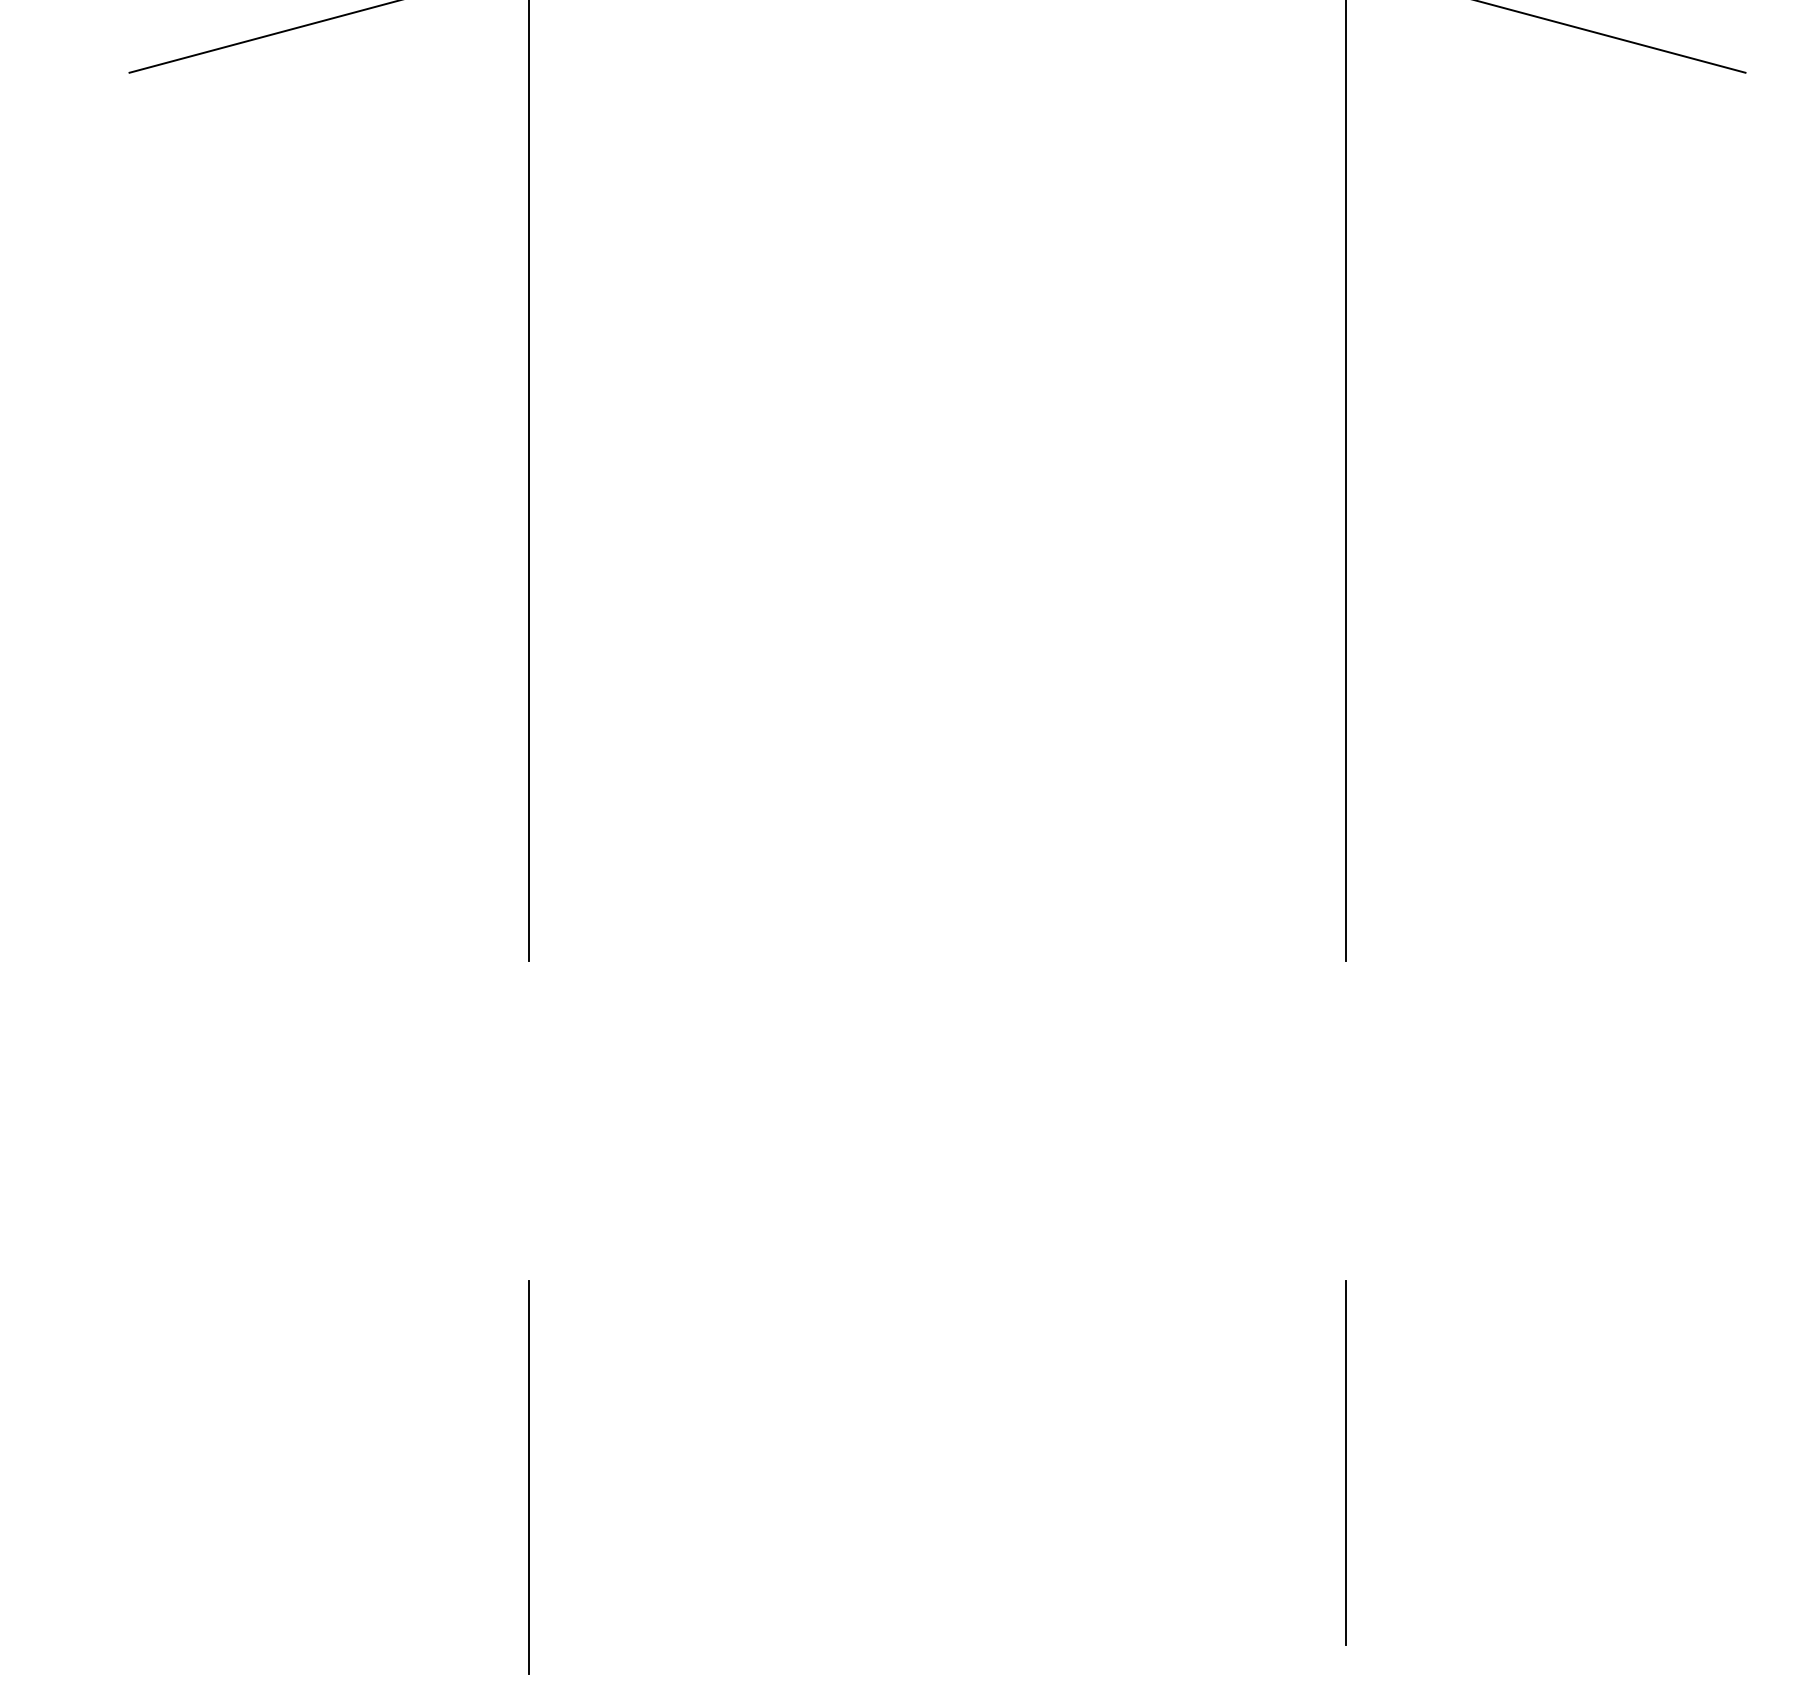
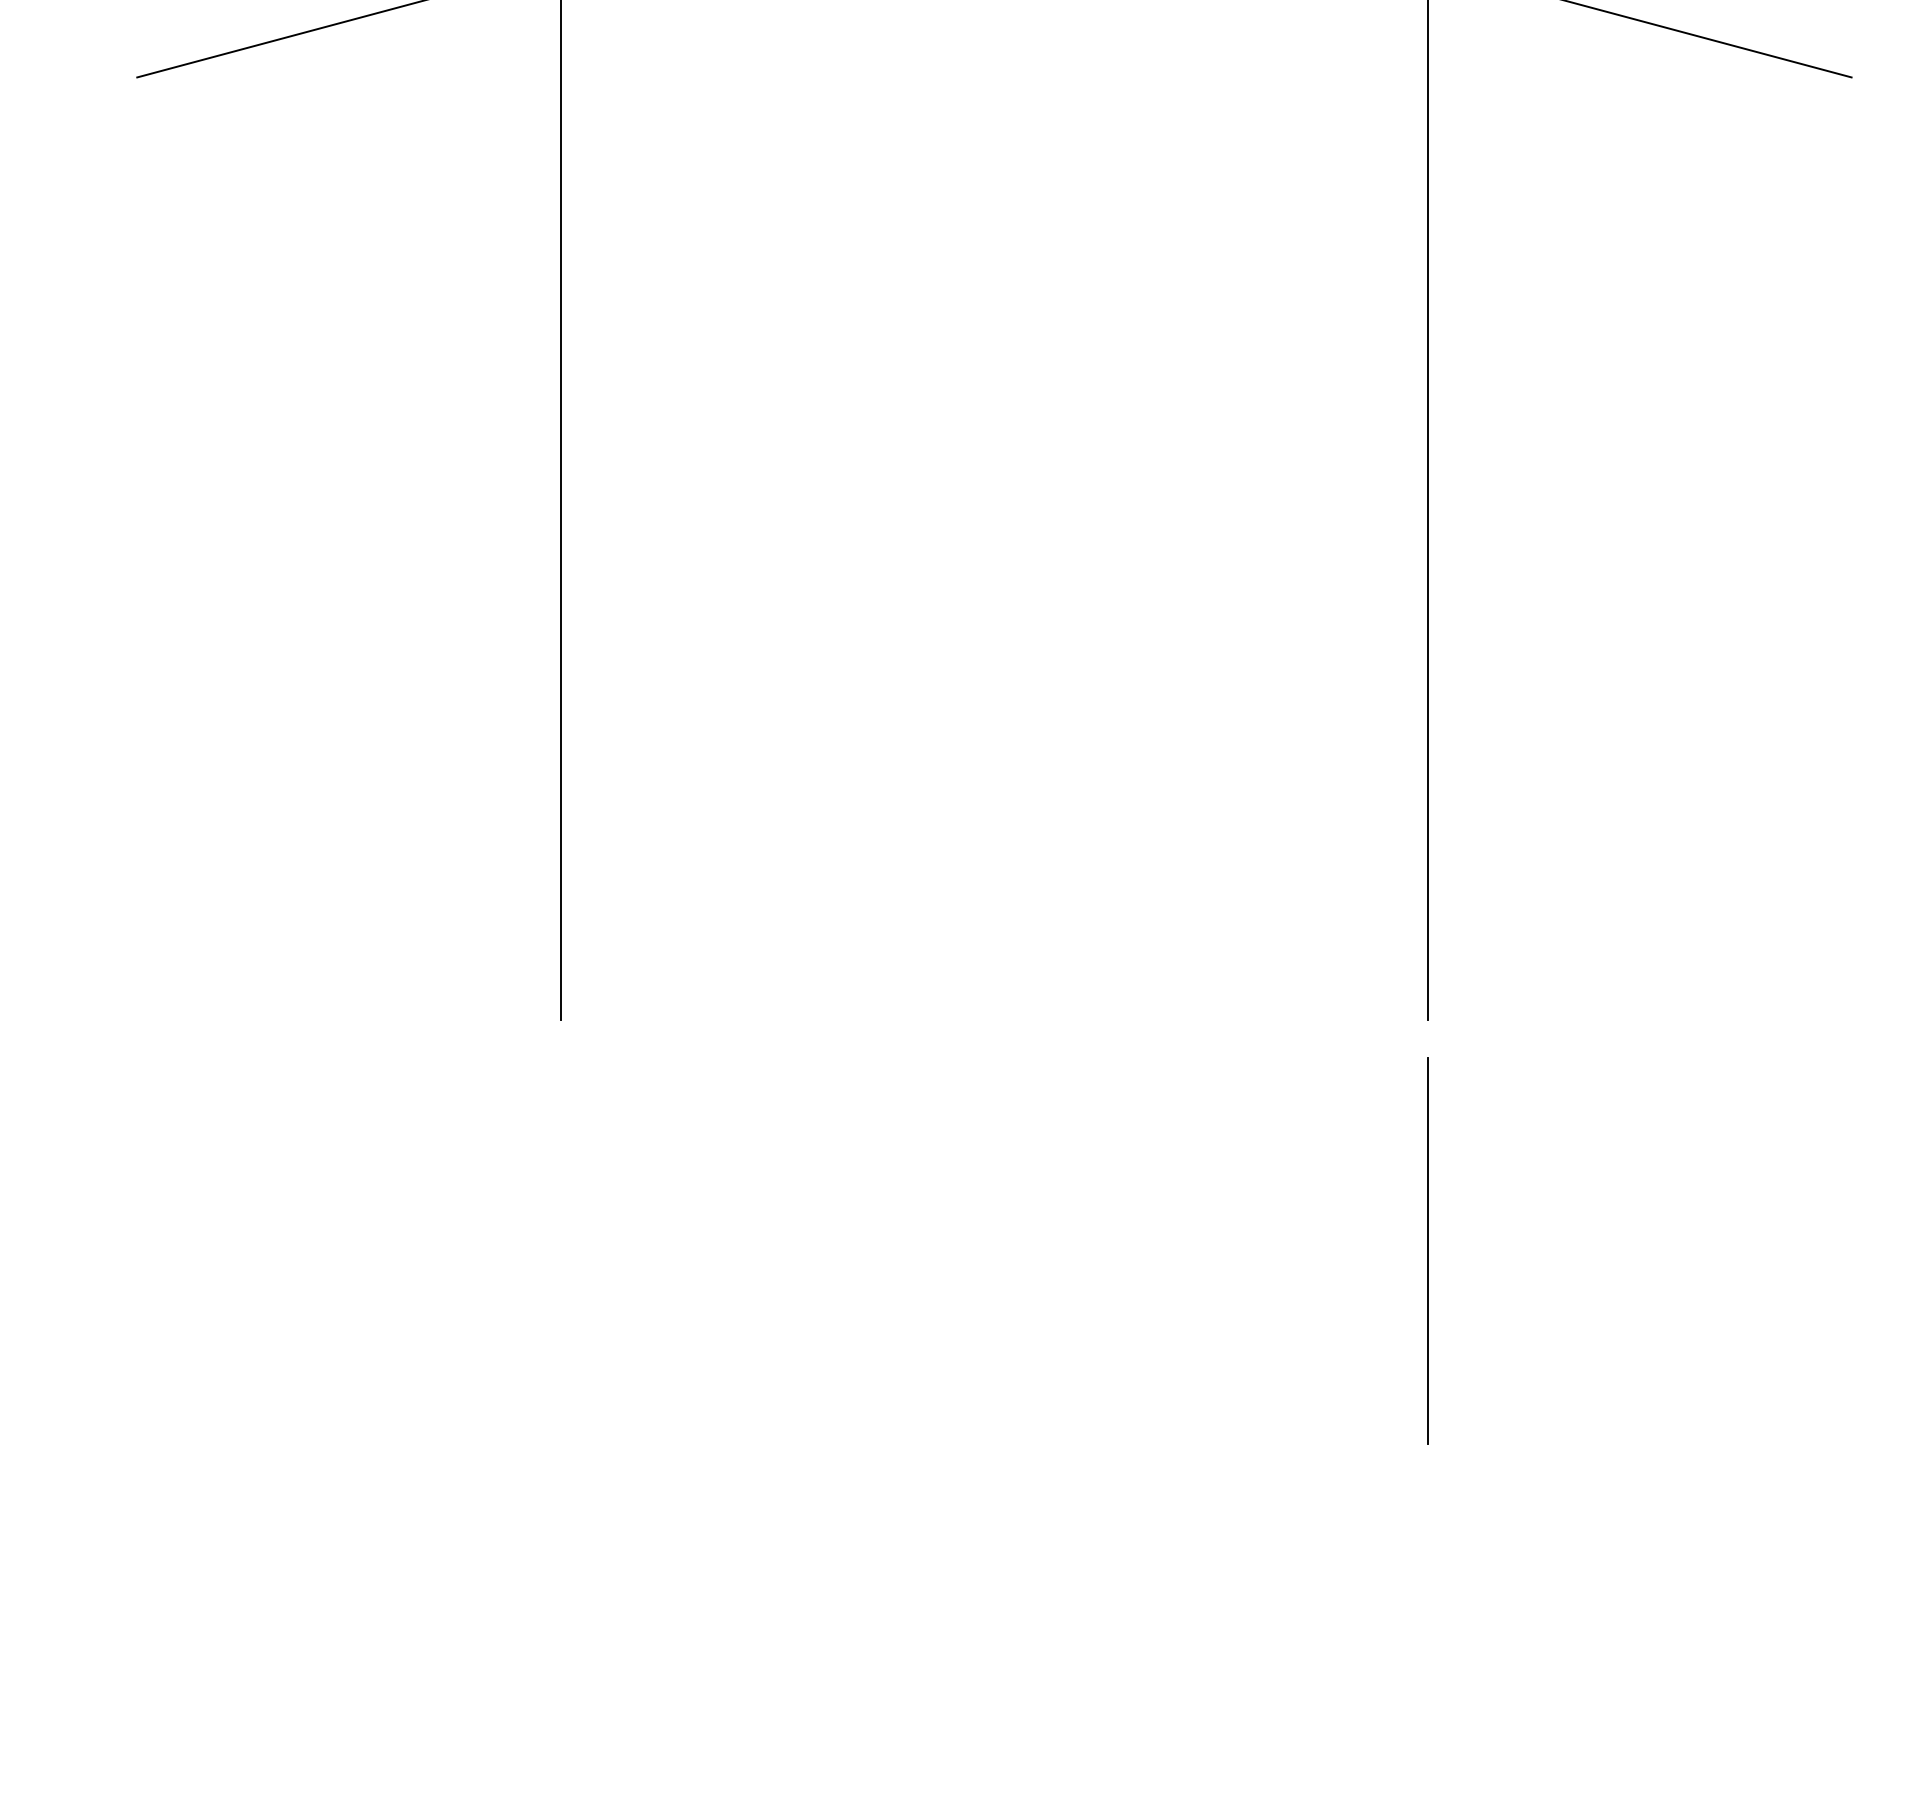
line: (1345, 1462) -> (1427, 1250), moved
line: (528, 1477) -> (560, 1567), removed

